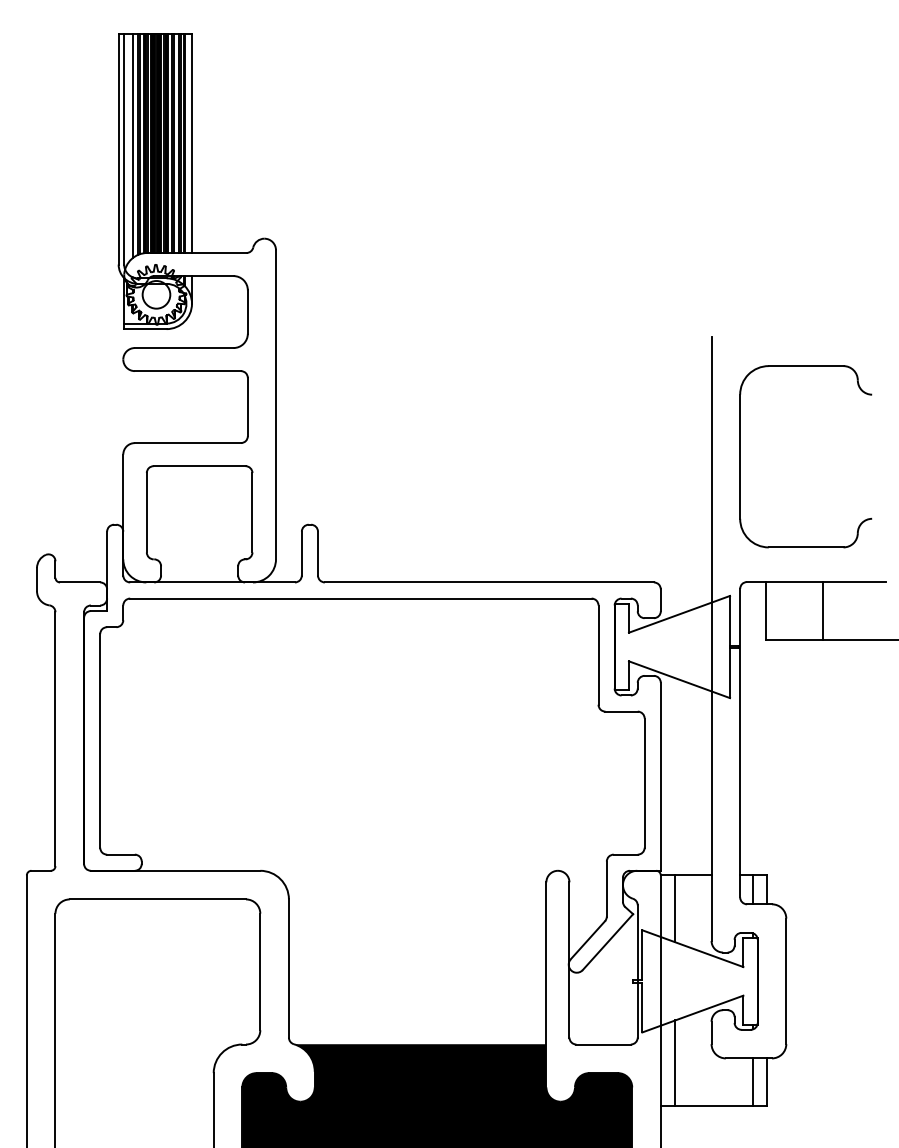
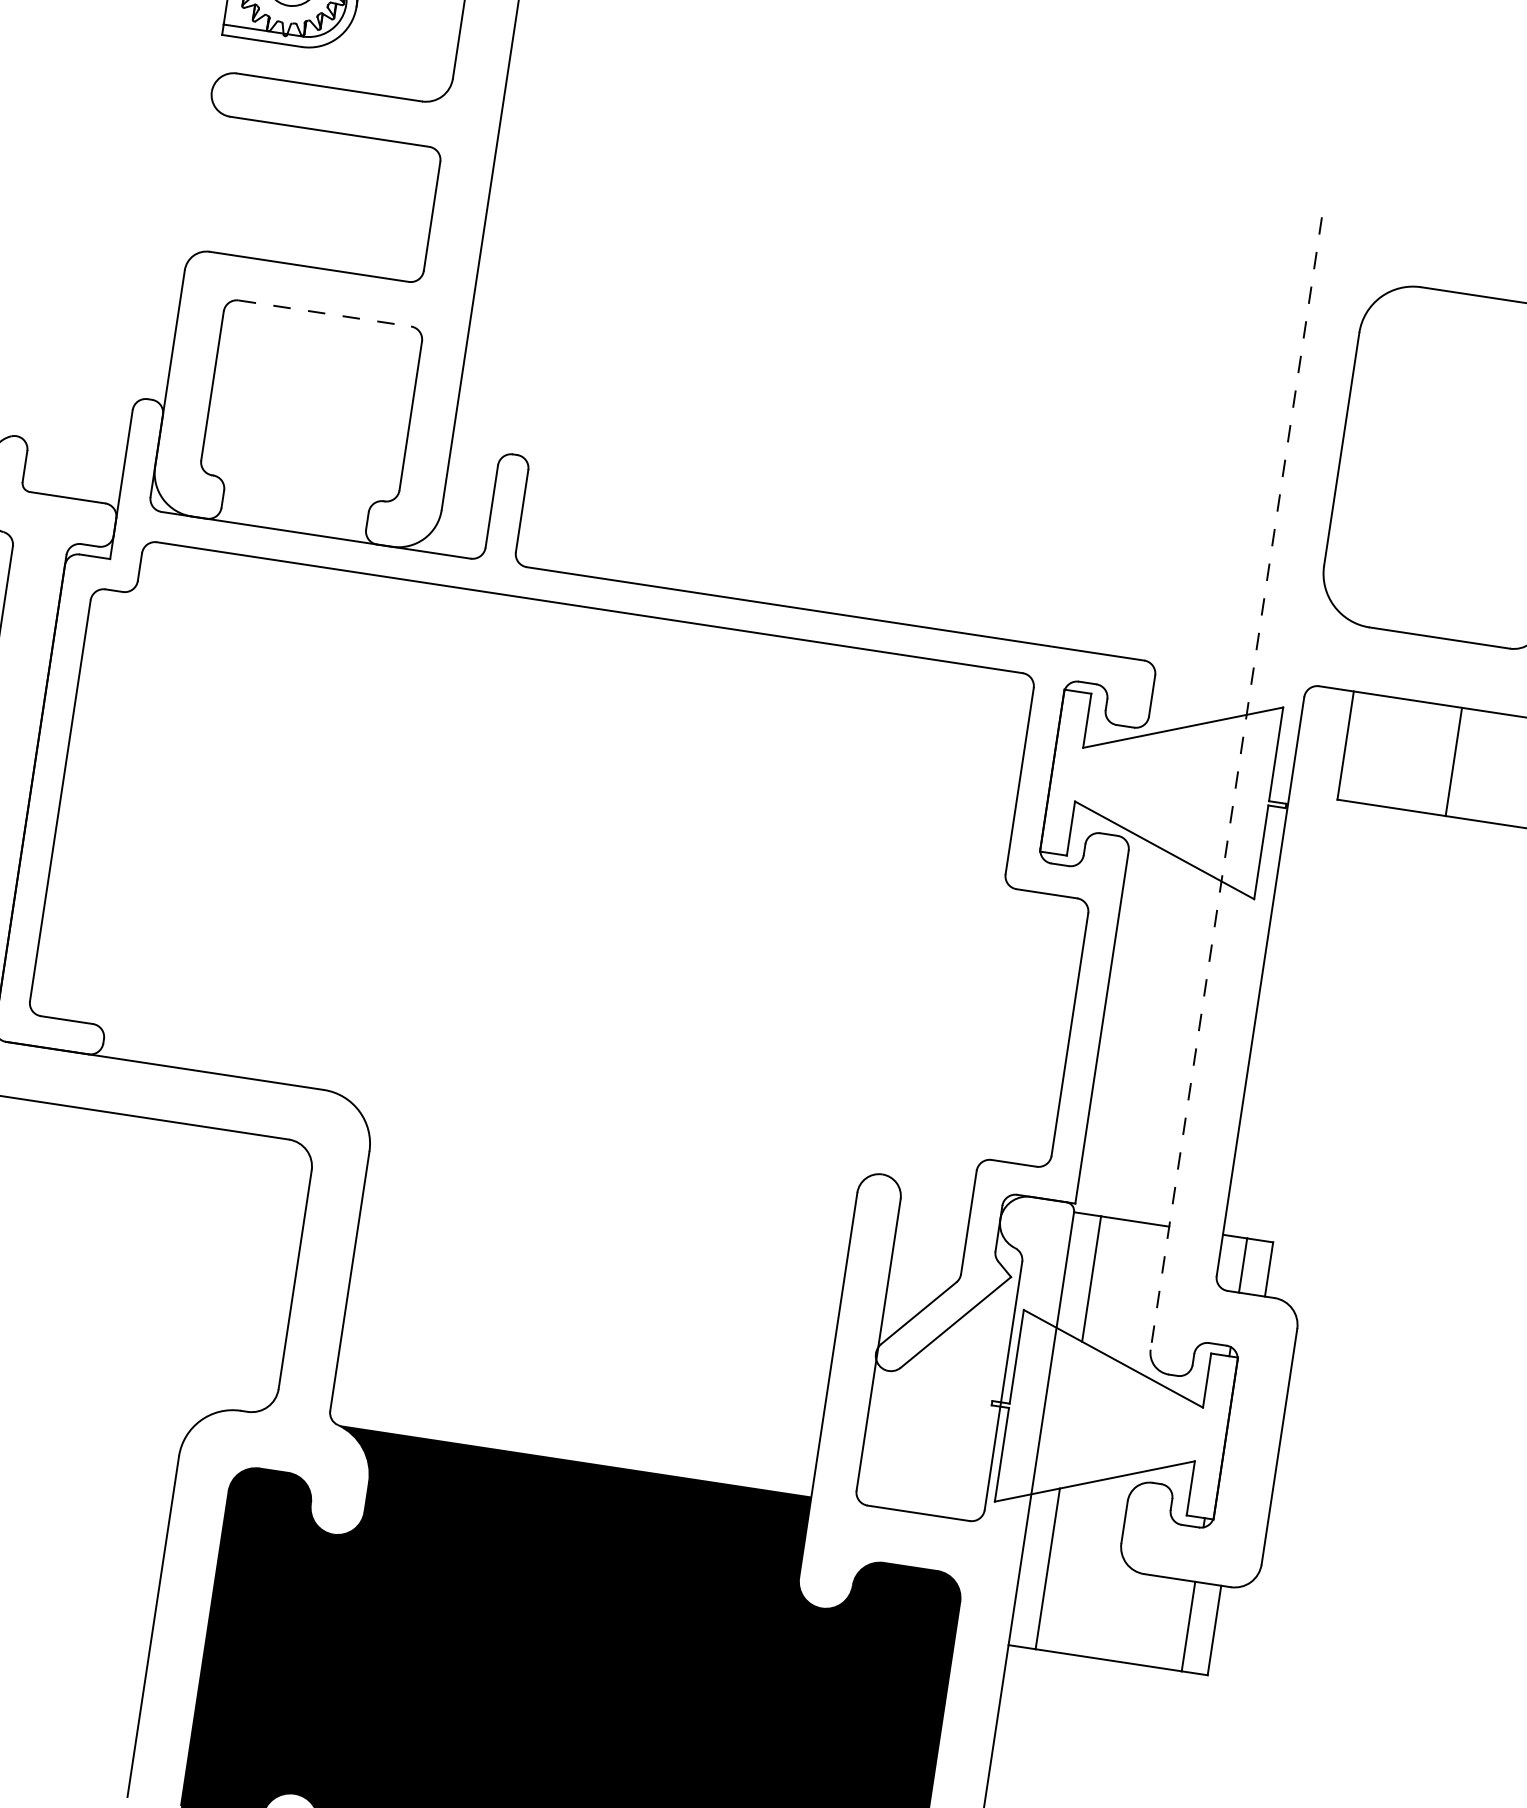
line: (199, 466) -> (324, 314), solid -> dashed
line: (711, 639) -> (1236, 783), solid -> dashed

